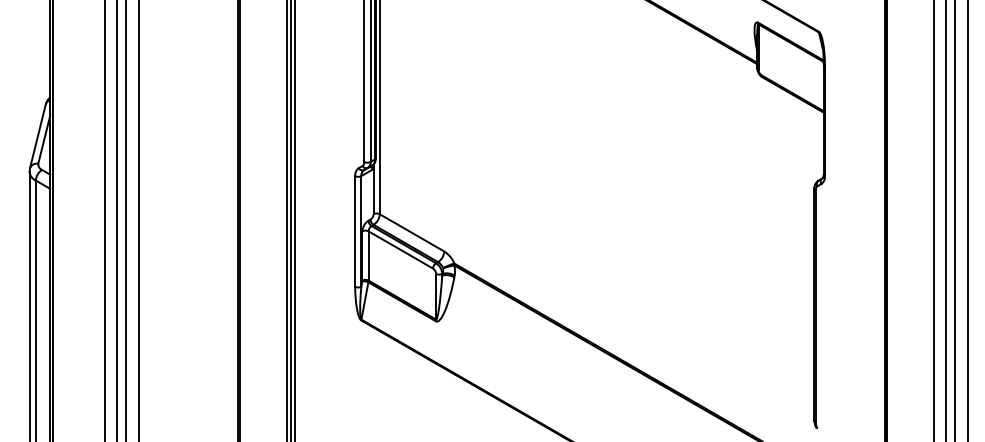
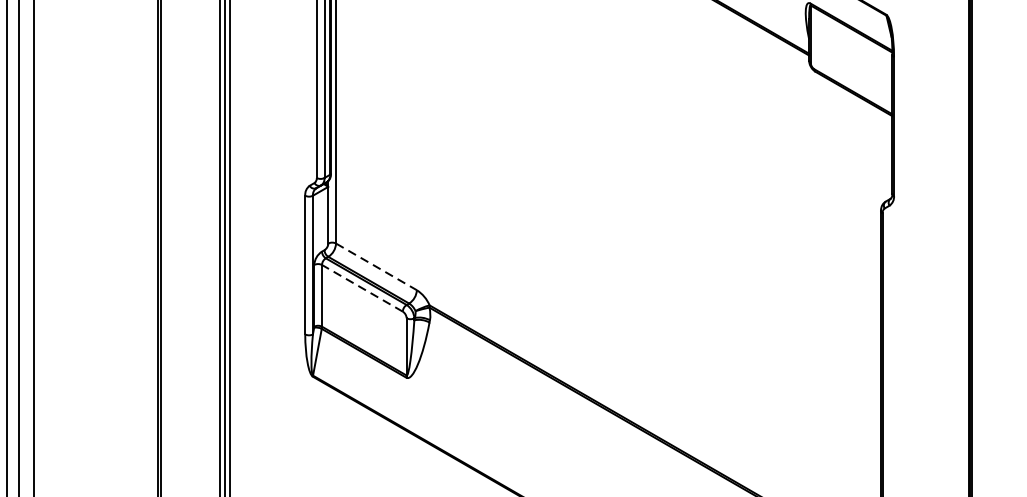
line: (412, 233) -> (377, 267), solid -> dashed
line: (400, 249) -> (362, 287), solid -> dashed

